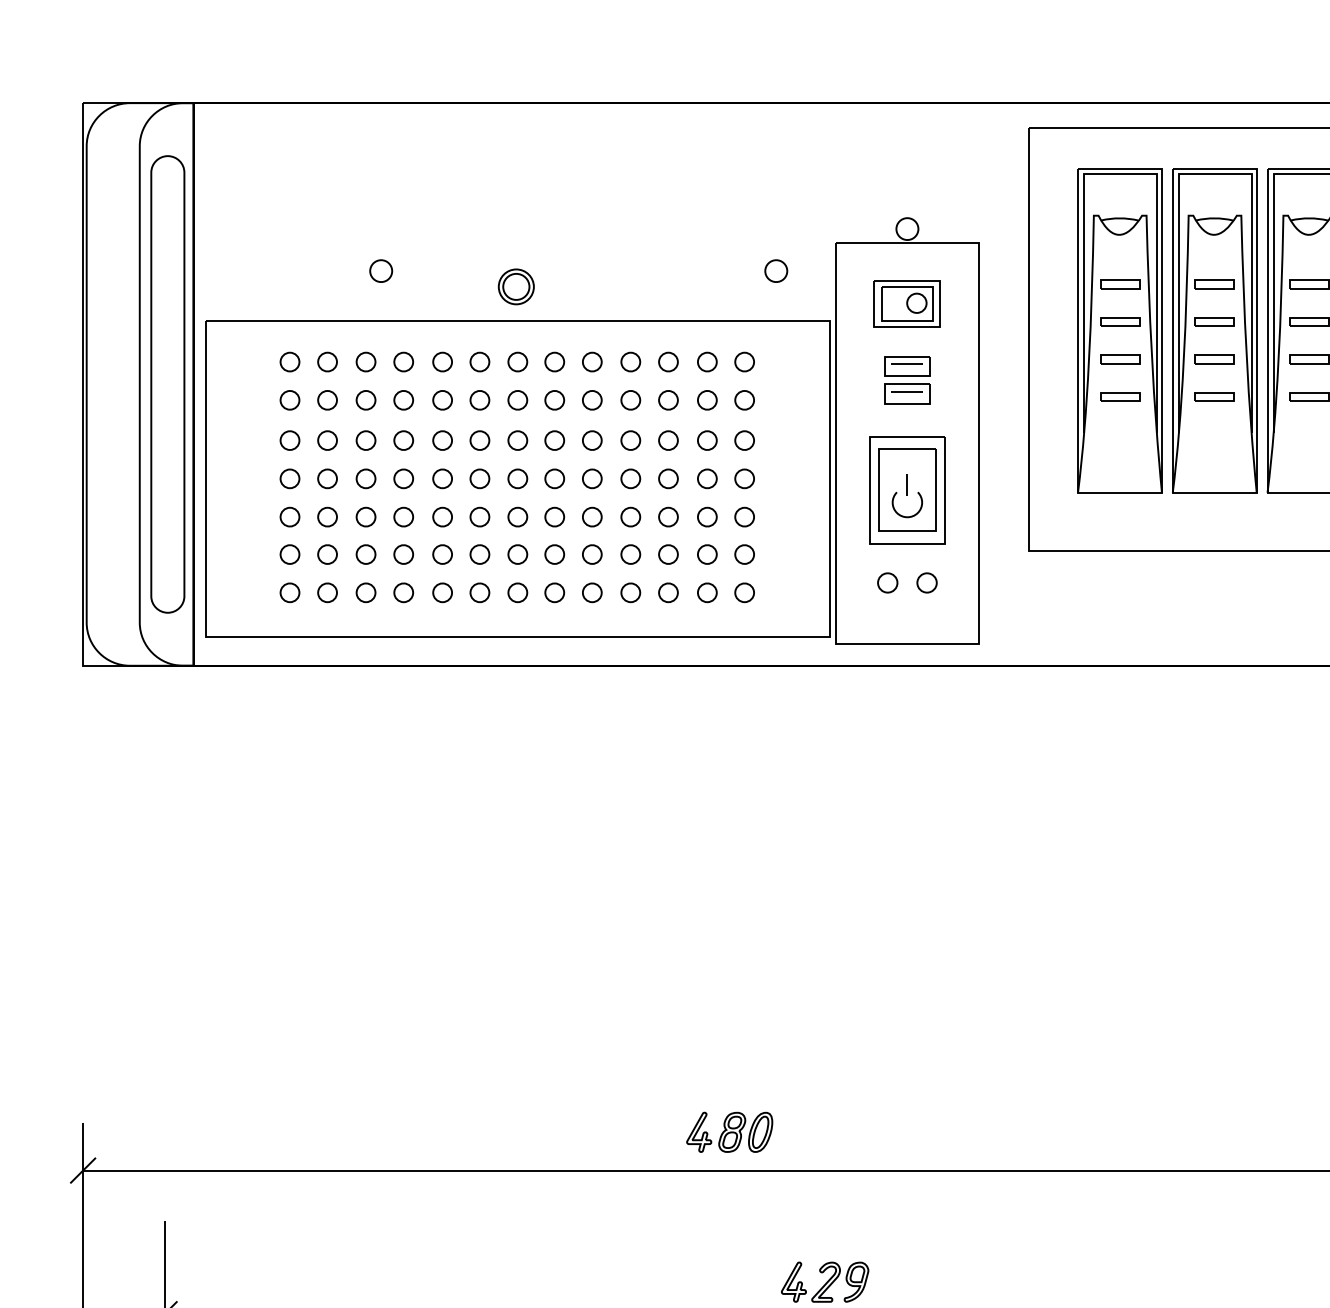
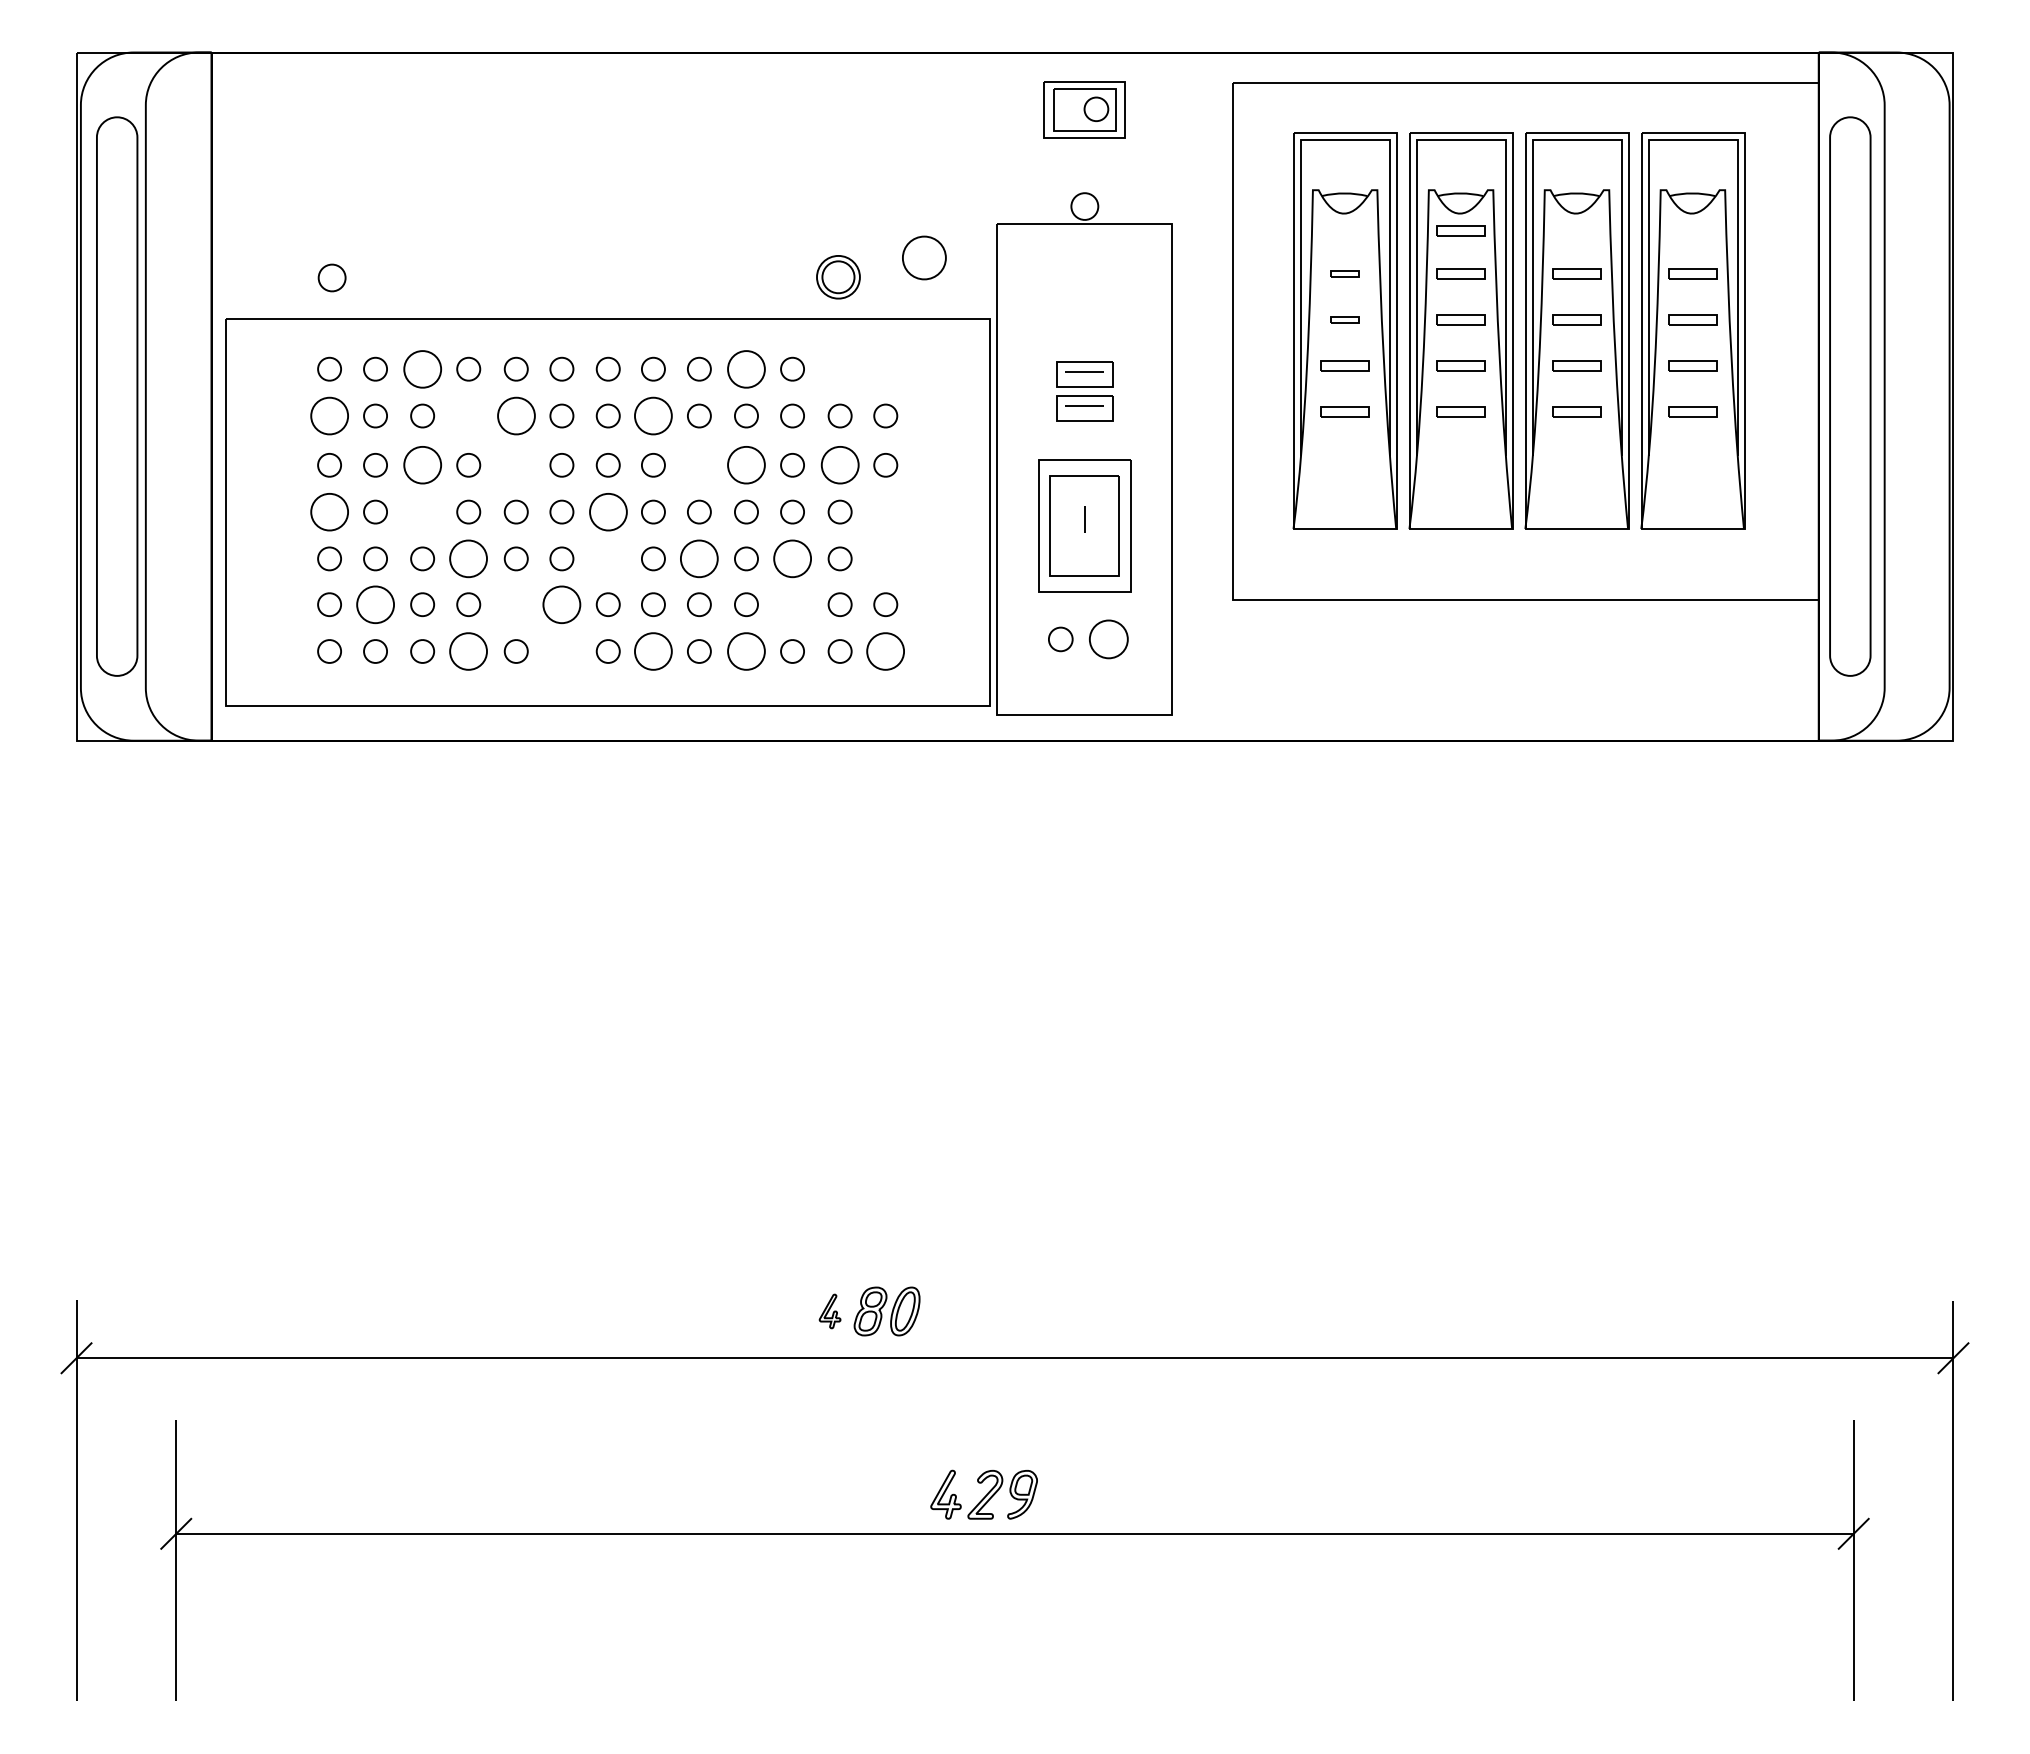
part: (1214, 248) -> (1460, 230), added
part: (380, 270) -> (331, 277), moved
part: (776, 270) -> (924, 257), size x1.6
part: (1119, 283) -> (1344, 273), size x0.6
part: (516, 287) -> (838, 277), moved
part: (907, 303) -> (1084, 109), moved
part: (1119, 321) -> (1344, 319), size x0.6
part: (365, 361) -> (422, 368), size x1.6
part: (630, 361) -> (746, 368), size x1.6
part: (706, 361) -> (839, 368), removed
part: (744, 361) -> (885, 368), removed
part: (168, 384) -> (117, 396), moved
part: (289, 399) -> (329, 415), size x1.6
part: (403, 399) -> (468, 415), removed
part: (441, 399) -> (515, 415), size x1.6
part: (554, 399) -> (653, 415), size x1.6
part: (365, 440) -> (422, 465), size x1.6
part: (441, 440) -> (515, 465), removed
part: (592, 440) -> (699, 465), removed
part: (630, 440) -> (746, 465), size x1.6
part: (706, 440) -> (839, 465), size x1.6
part: (289, 478) -> (329, 511), size x1.6
part: (365, 478) -> (422, 511), removed
part: (517, 478) -> (607, 511), size x1.6
part: (744, 478) -> (885, 511), removed
curve: (902, 515) -> (1078, 556), removed
part: (403, 516) -> (468, 558), size x1.6
part: (517, 516) -> (607, 558), removed
part: (592, 516) -> (699, 558), size x1.6
part: (668, 516) -> (792, 558), size x1.6
part: (744, 516) -> (885, 558), removed
part: (327, 554) -> (375, 604), size x1.6
part: (441, 554) -> (515, 604), removed
part: (479, 554) -> (561, 604), size x1.6
part: (668, 554) -> (792, 604), removed
part: (926, 583) -> (1108, 639), size x1.6
part: (403, 592) -> (468, 651), size x1.6
part: (479, 592) -> (561, 651), removed
part: (554, 592) -> (653, 651), size x1.6
part: (630, 592) -> (746, 651), size x1.6
part: (744, 592) -> (885, 651), size x1.6
part: (698, 1132) -> (829, 1311), size x0.7

